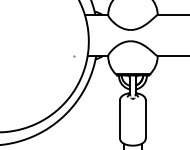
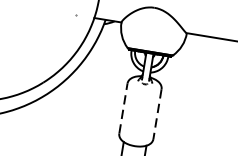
line: (120, 119) -> (124, 108), solid -> dashed
line: (145, 119) -> (157, 114), solid -> dashed

